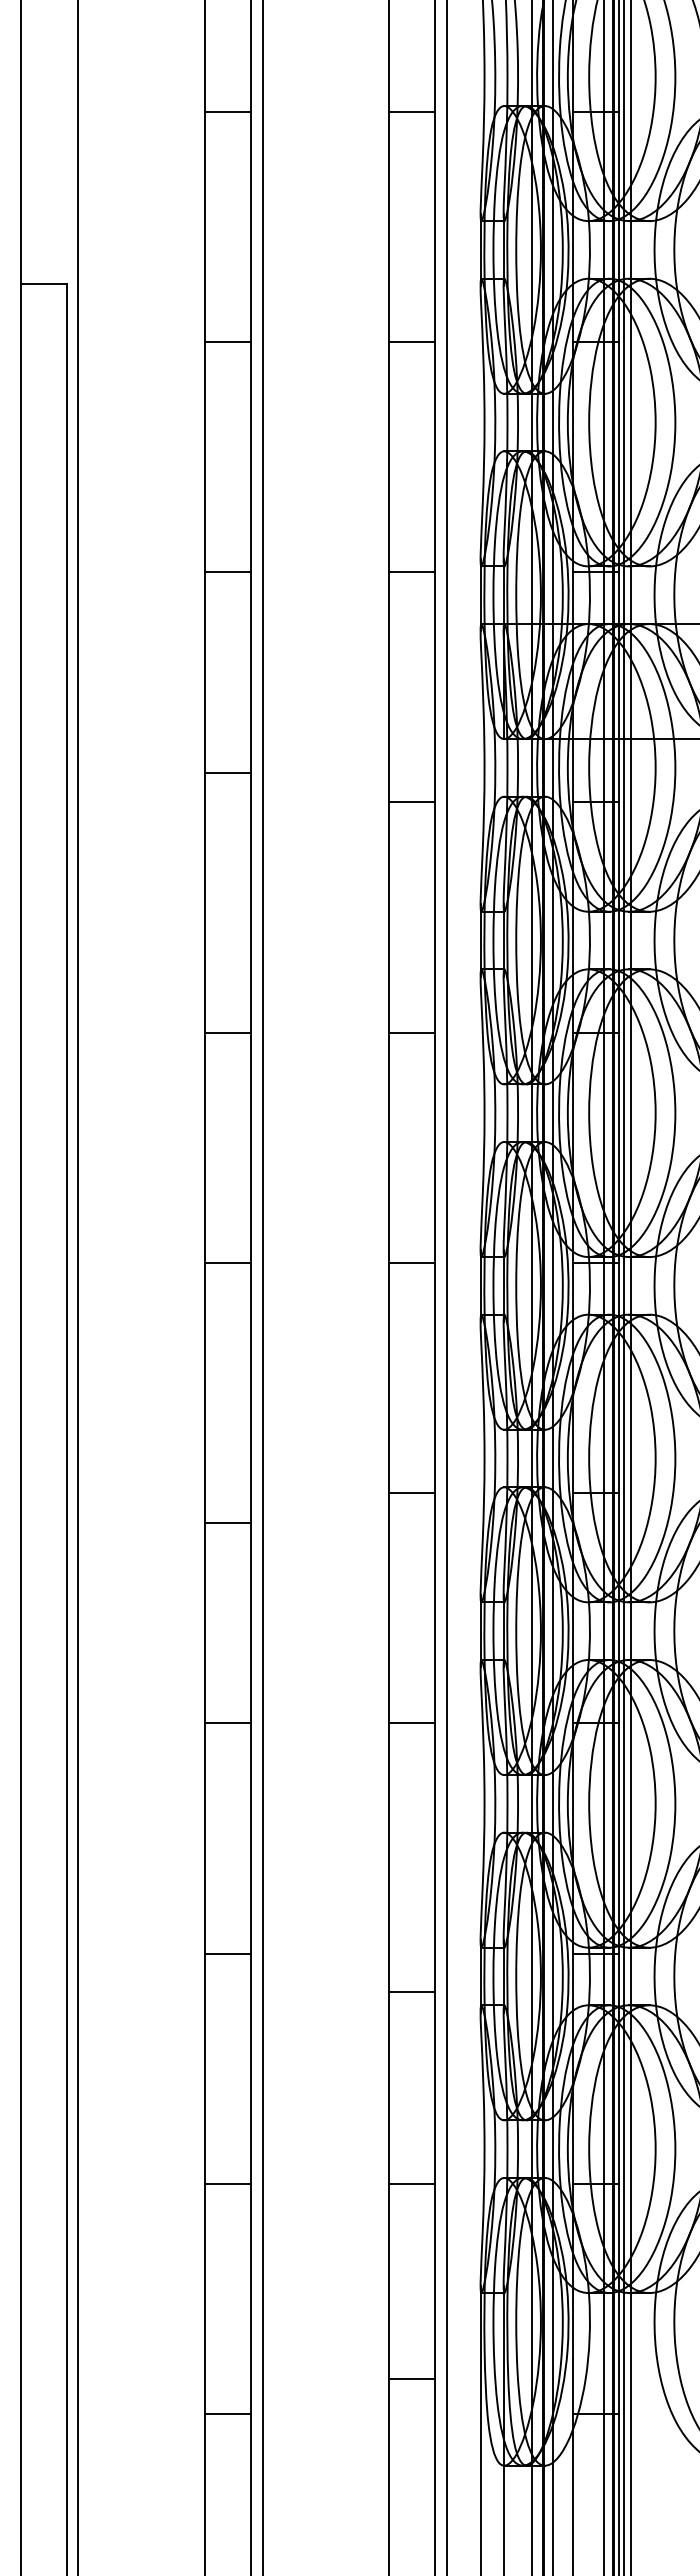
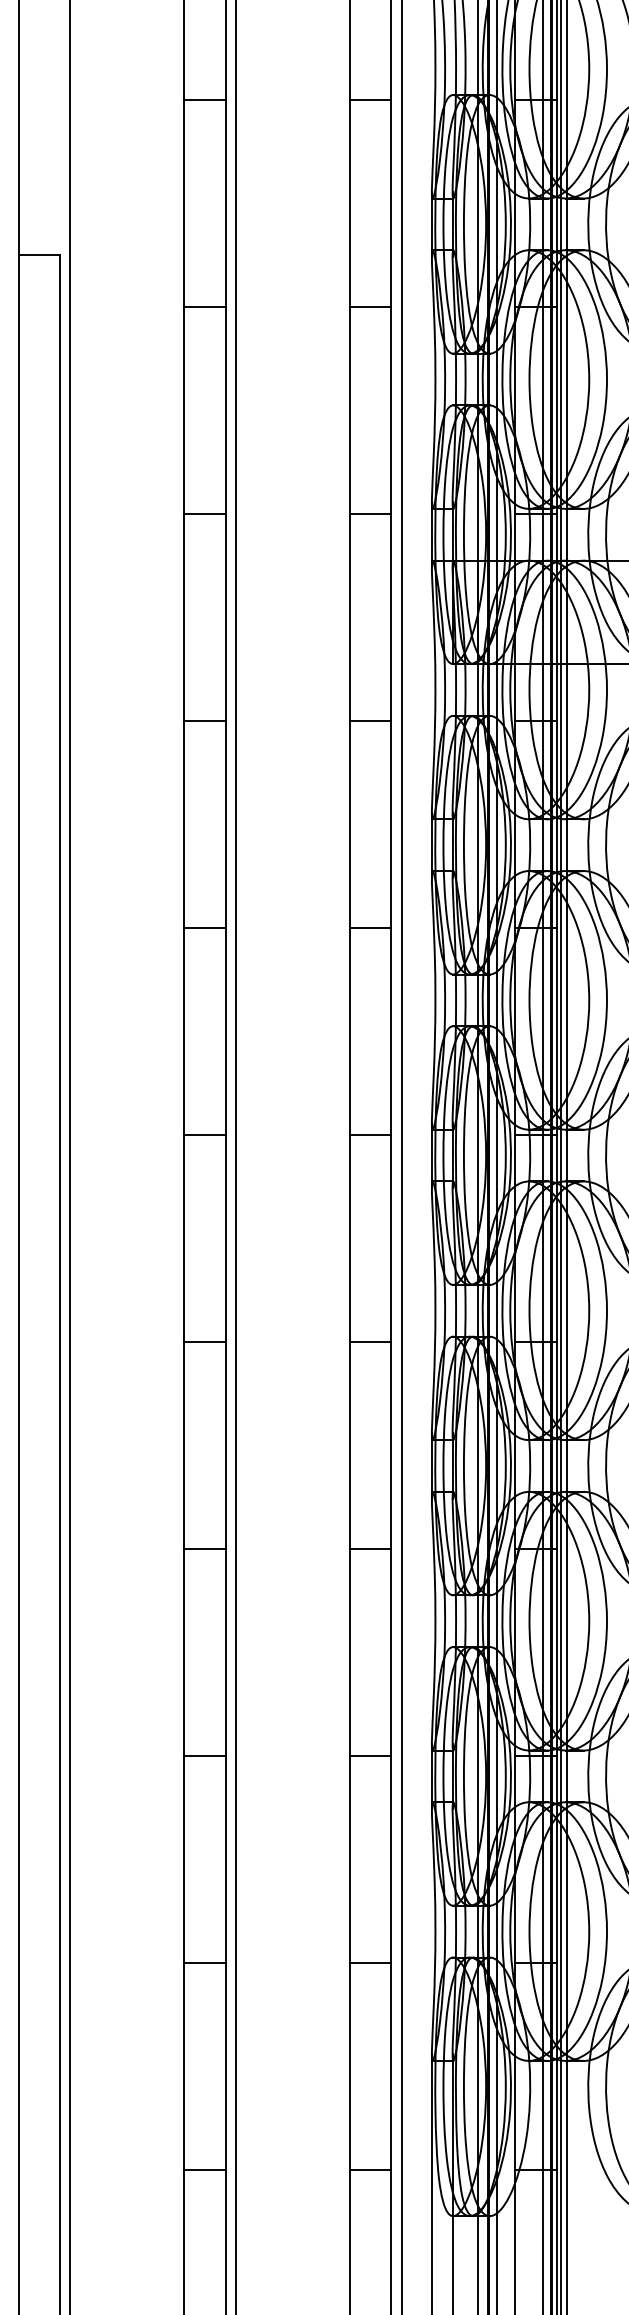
line: (228, 773) -> (205, 721), moved
line: (228, 1523) -> (205, 1342), moved
line: (412, 1991) -> (370, 1755), moved
line: (412, 2378) -> (370, 2169), moved

